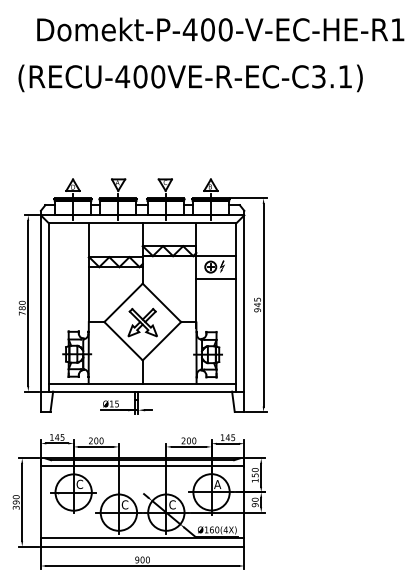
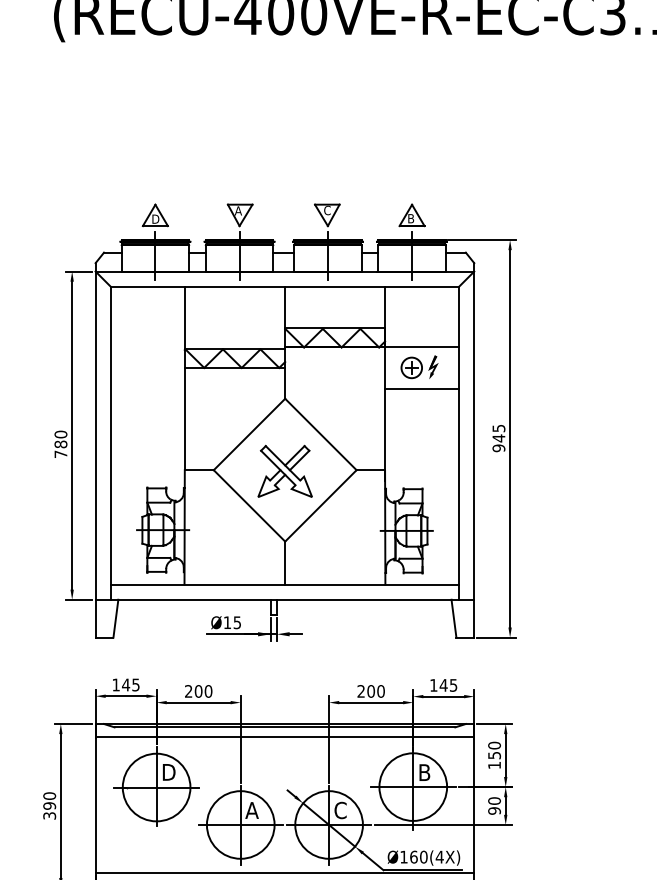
text: (79, 483) -> (167, 770), C -> D
text: (217, 484) -> (424, 772), A -> B
text: (124, 504) -> (251, 809), C -> A

